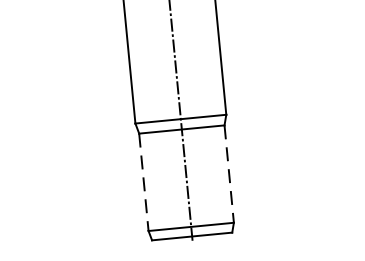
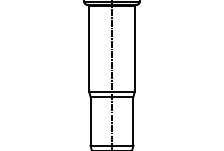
line: (229, 174) -> (133, 121), dashed -> solid
line: (143, 182) -> (90, 121), dashed -> solid

